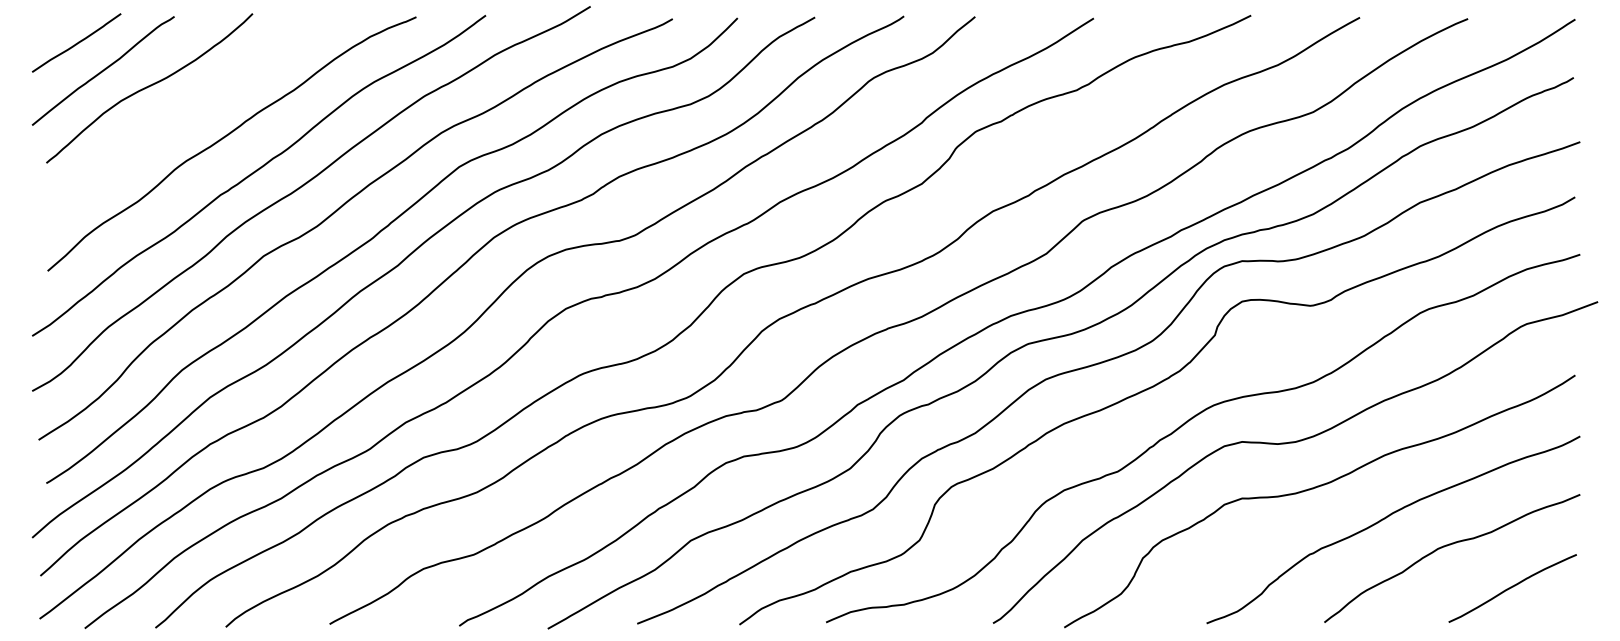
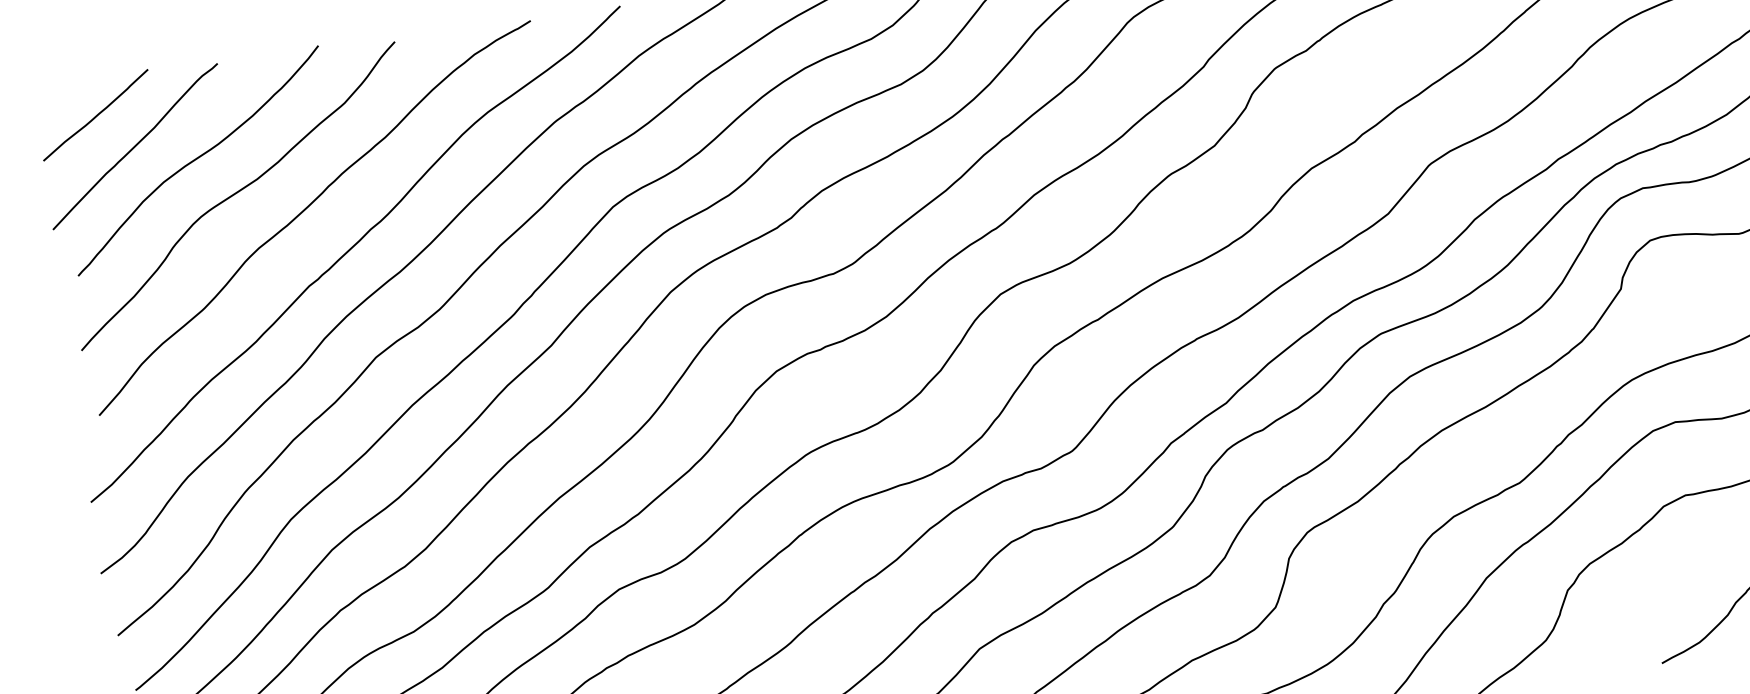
curve: (175, 117) -> (237, 193), added

